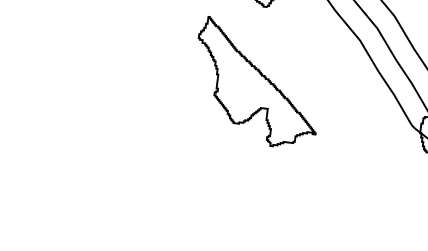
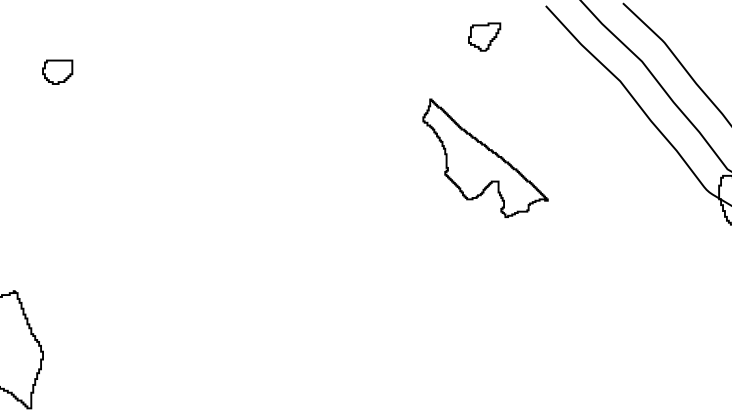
part: (257, 83) -> (485, 158), size x0.7

